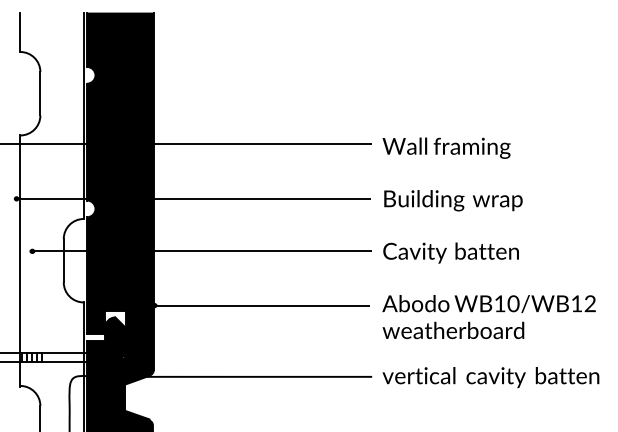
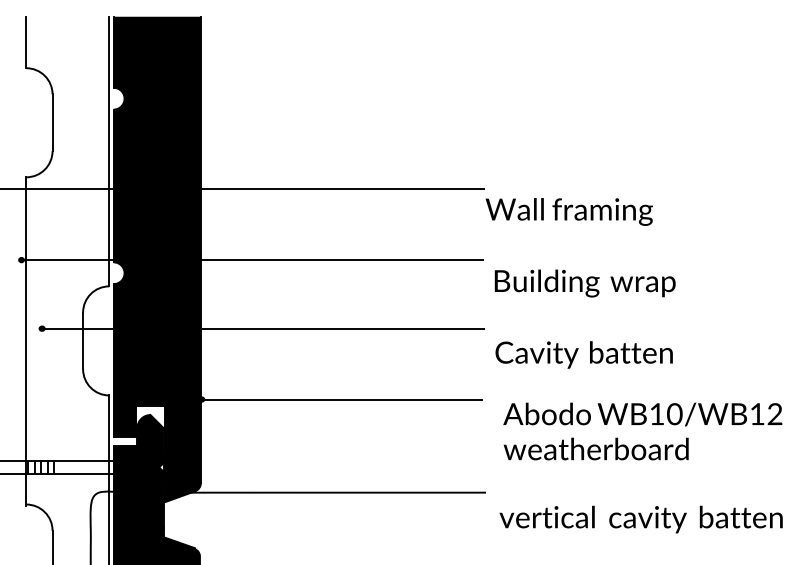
text: (446, 147) -> (568, 211), moved
text: (452, 200) -> (584, 283), moved
text: (450, 252) -> (583, 354), moved
text: (488, 317) -> (642, 431), moved
text: (490, 377) -> (640, 519), moved

